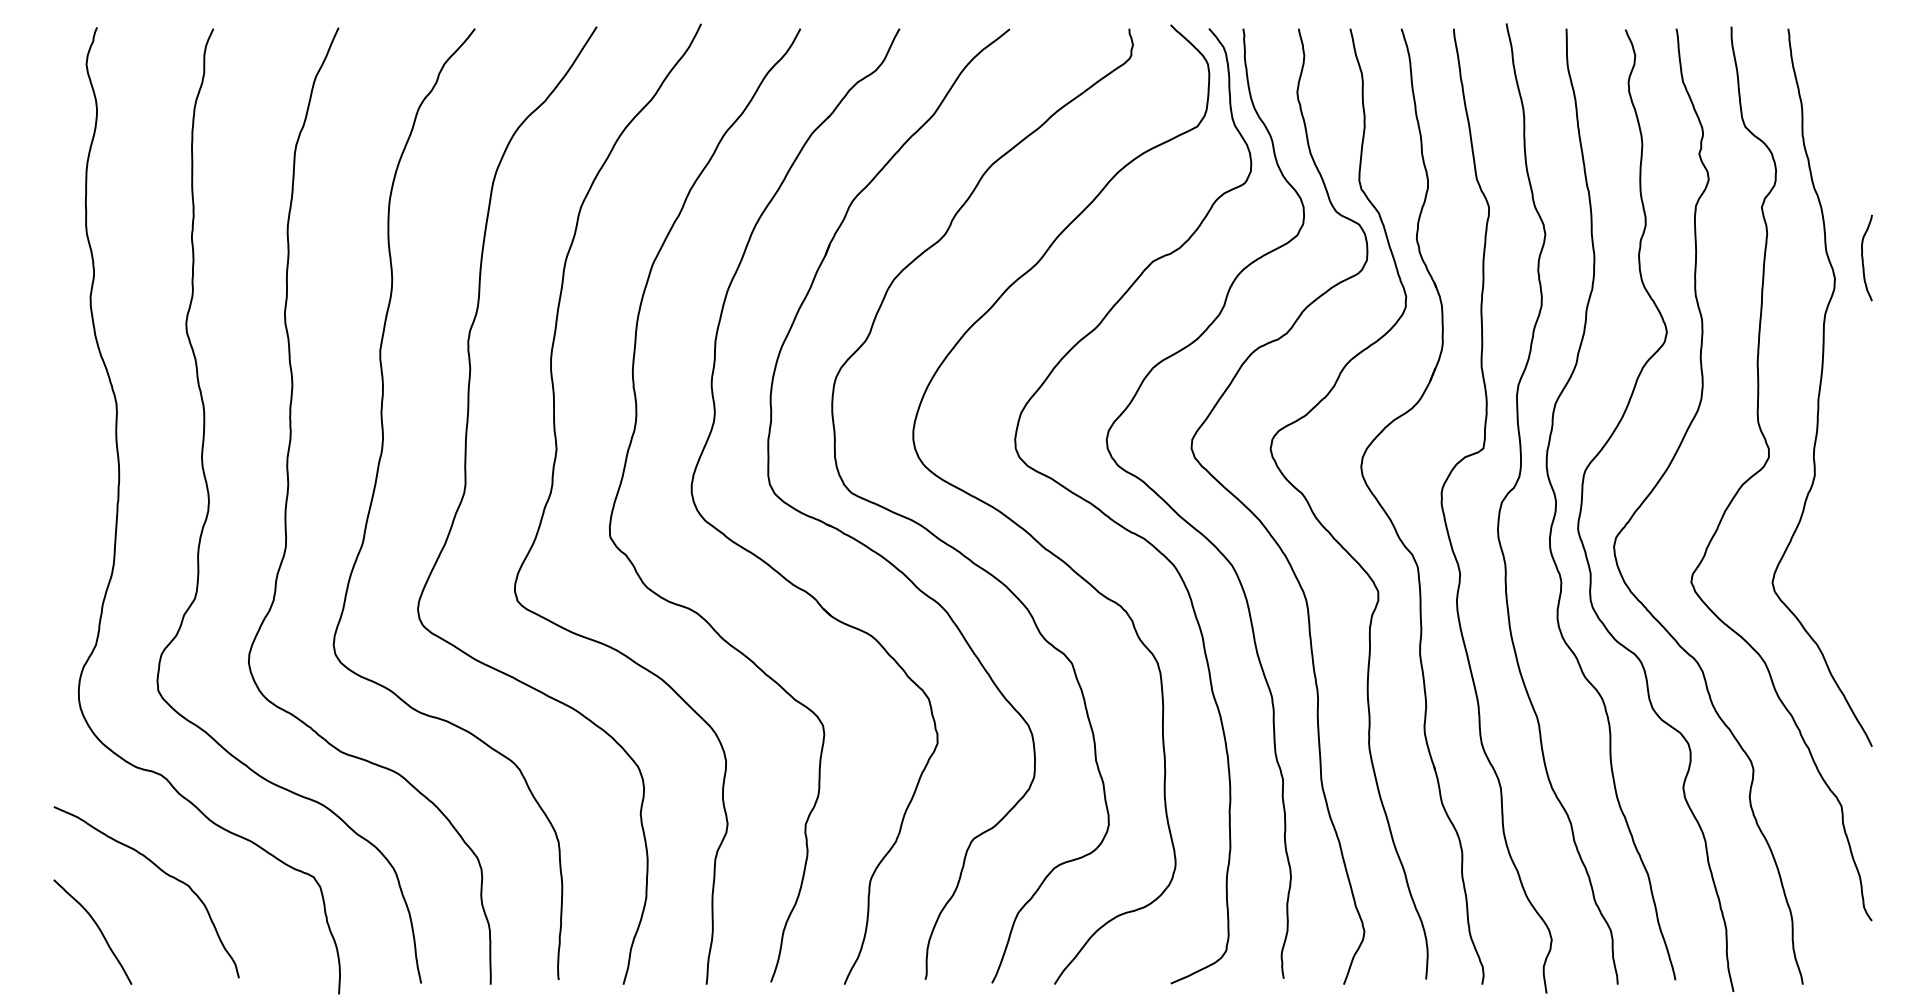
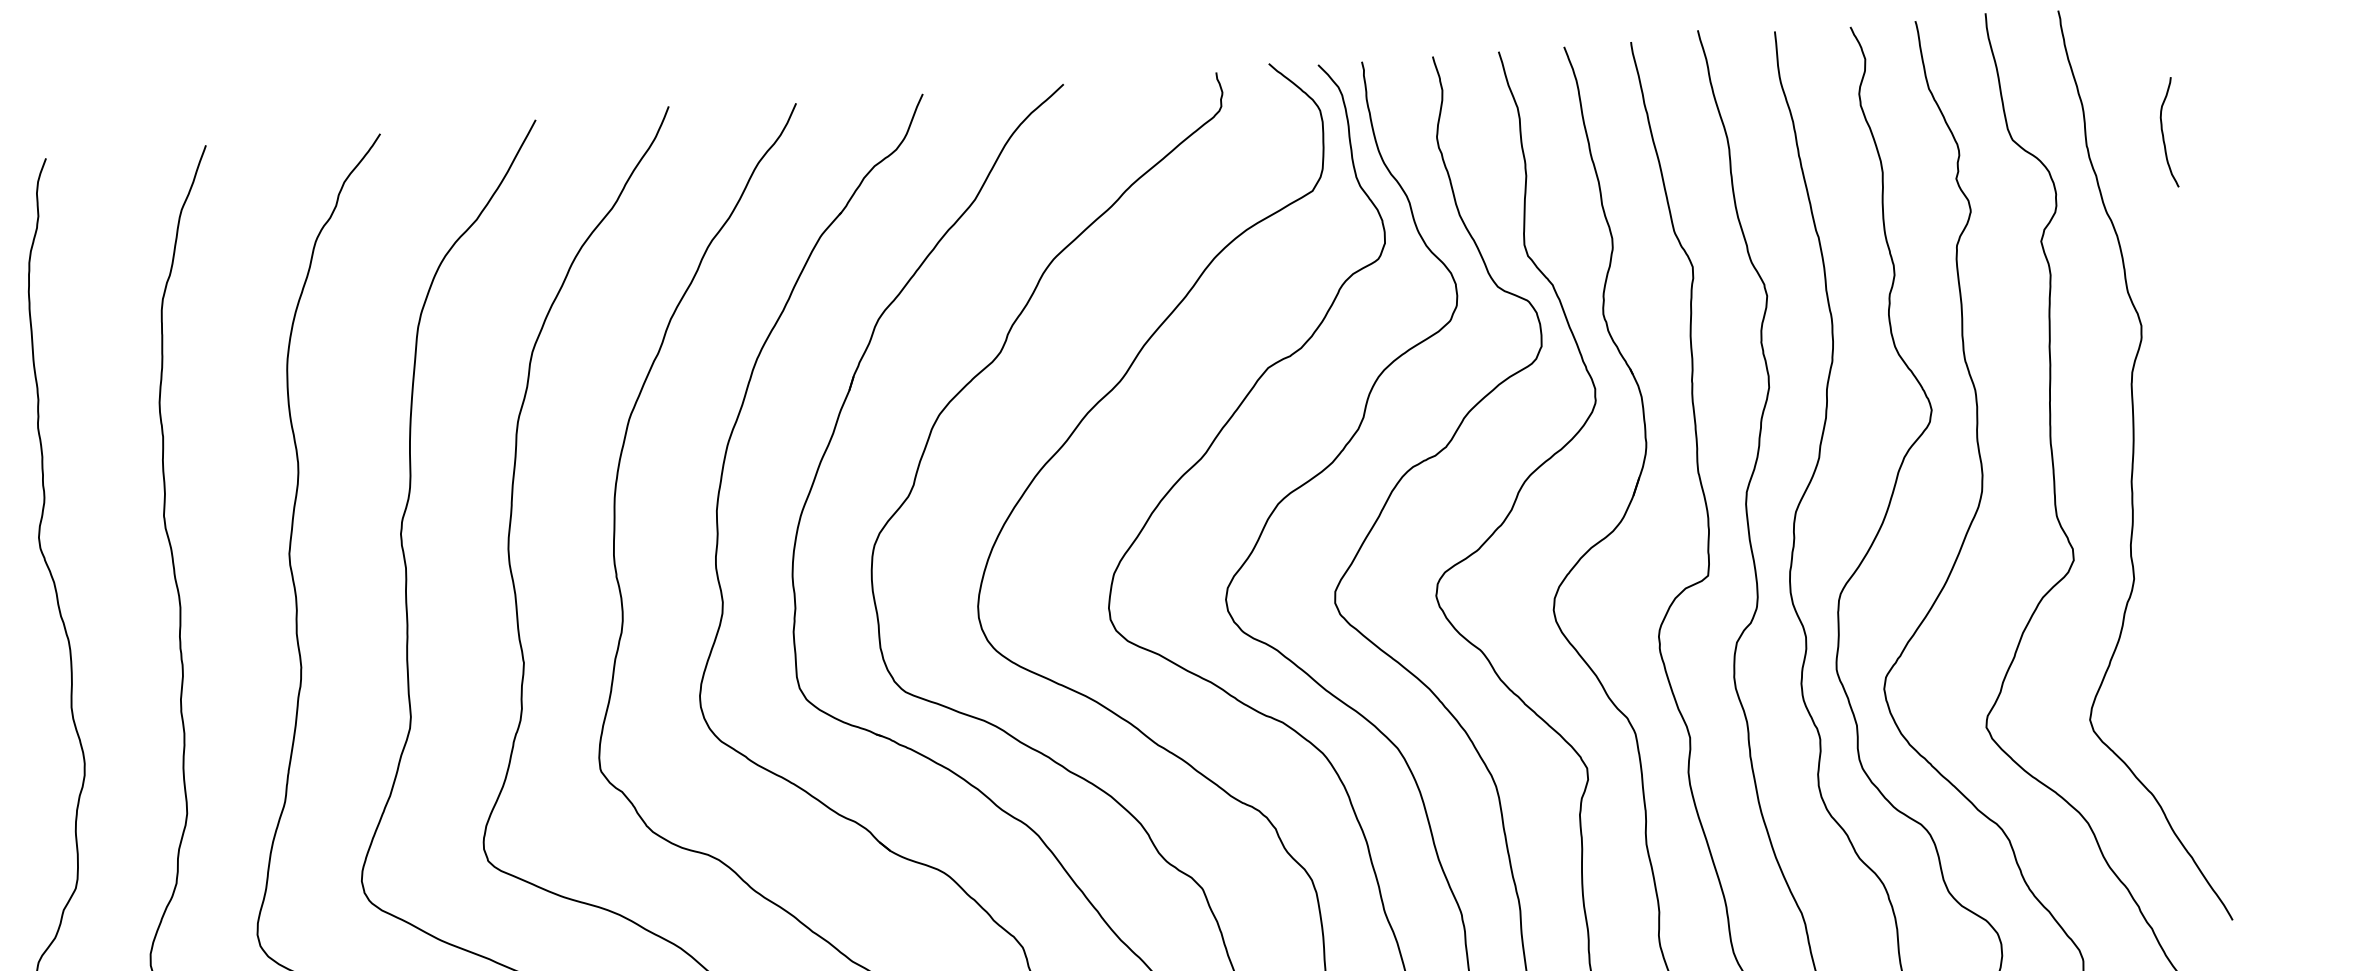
curve: (1863, 257) -> (2163, 132), moved

